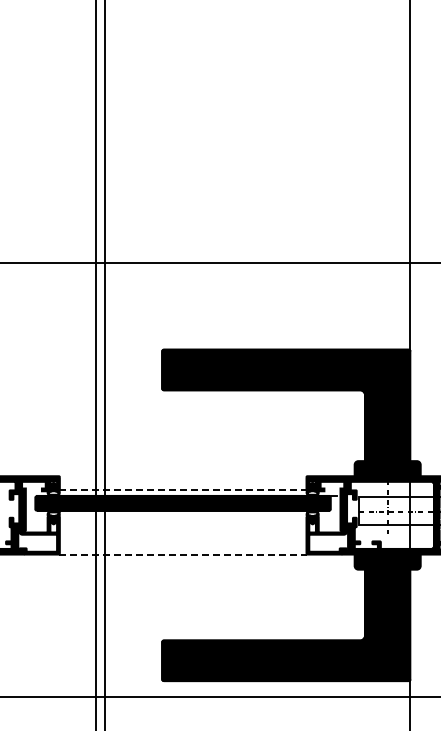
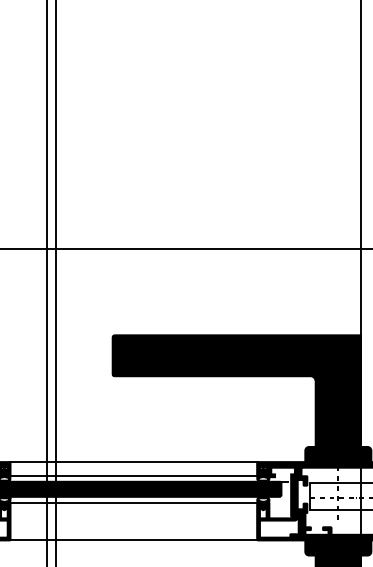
line: (182, 476) -> (133, 462), added
line: (183, 490) -> (134, 476), dashed -> solid
line: (182, 516) -> (133, 502), added
line: (183, 554) -> (134, 540), dashed -> solid

